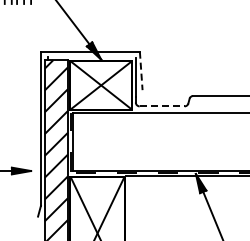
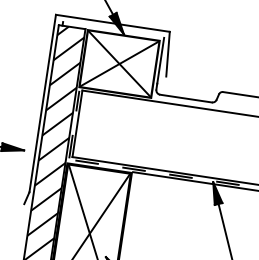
line: (141, 71) -> (168, 54), dashed -> solid
line: (162, 106) -> (186, 98), dashed -> solid

